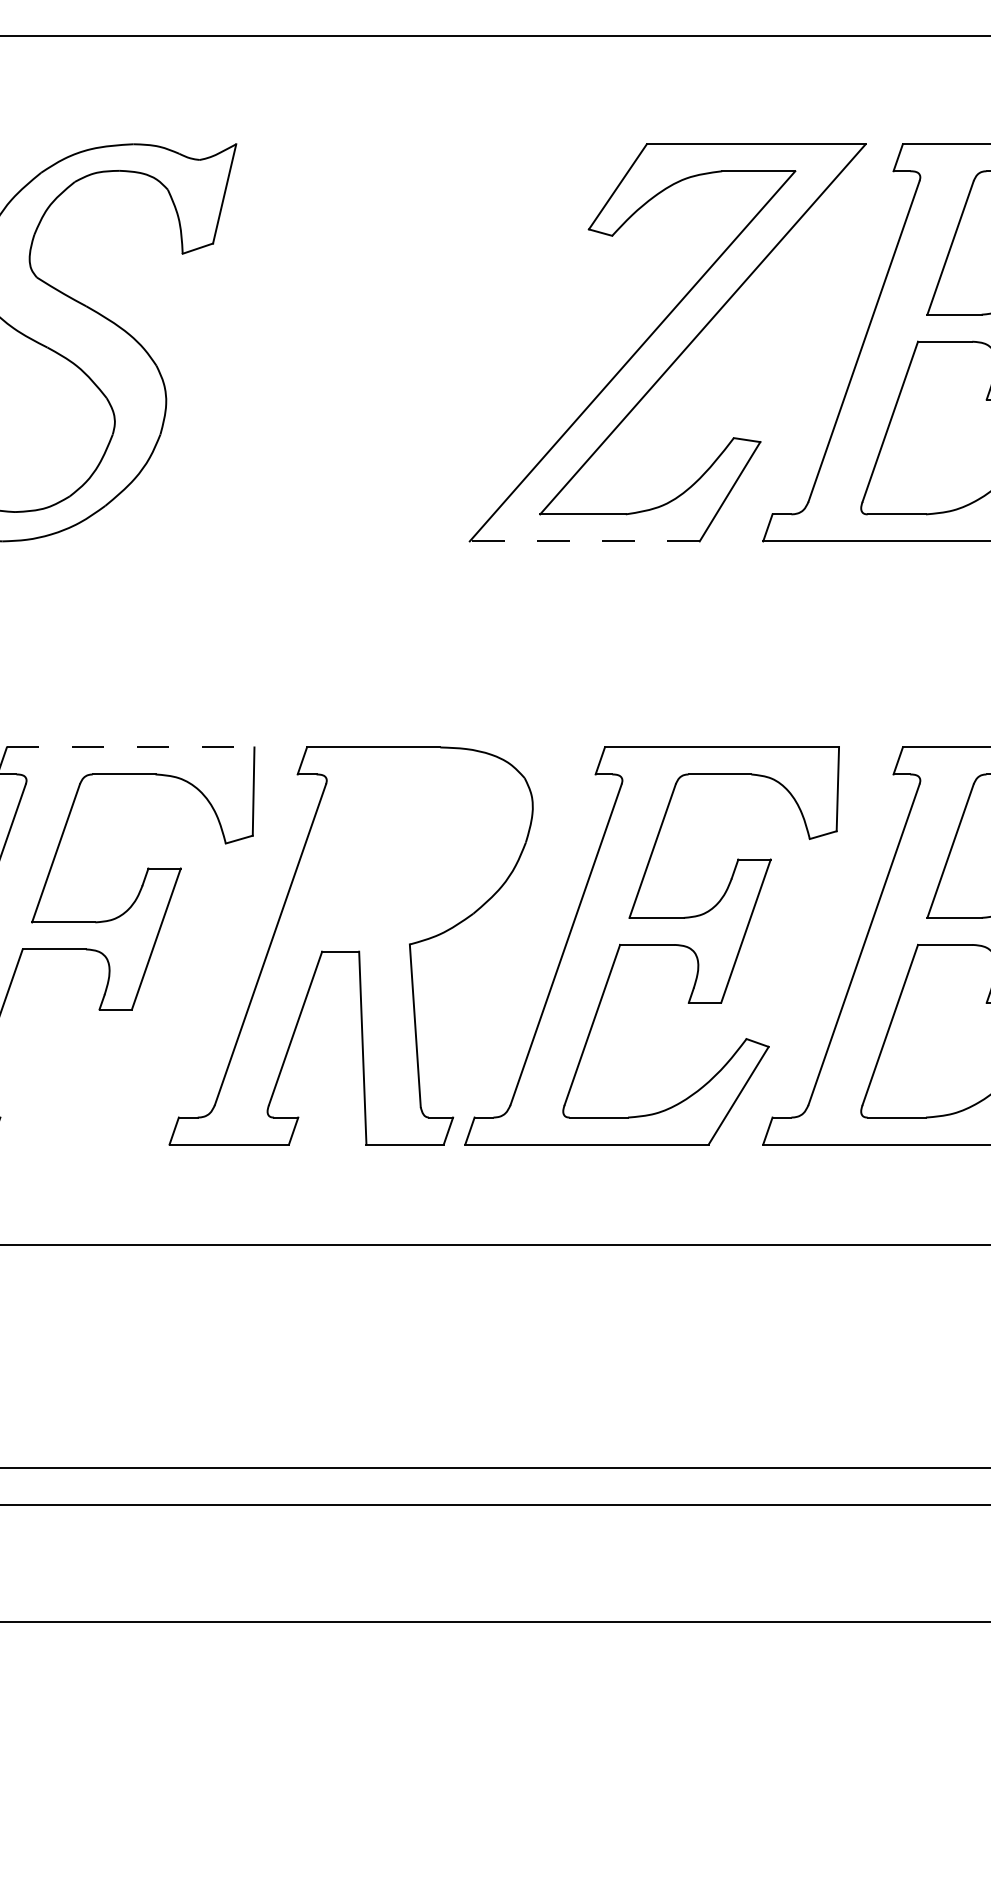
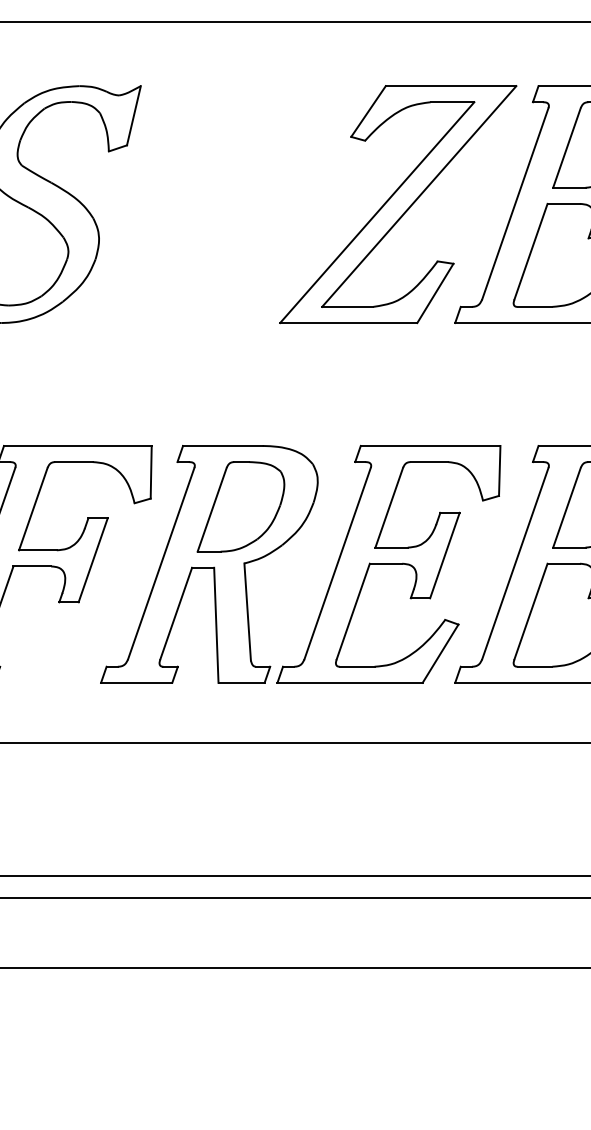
line: (584, 542) -> (348, 323), dashed -> solid
line: (130, 746) -> (77, 445), dashed -> solid
part: (403, 848) -> (240, 506), added

